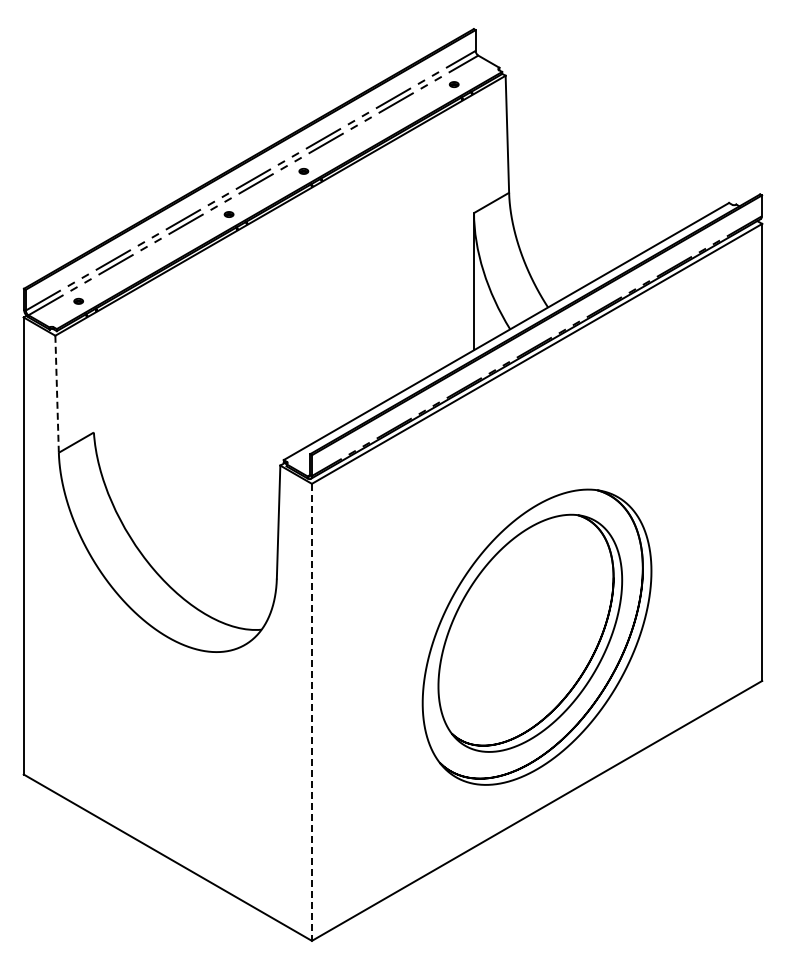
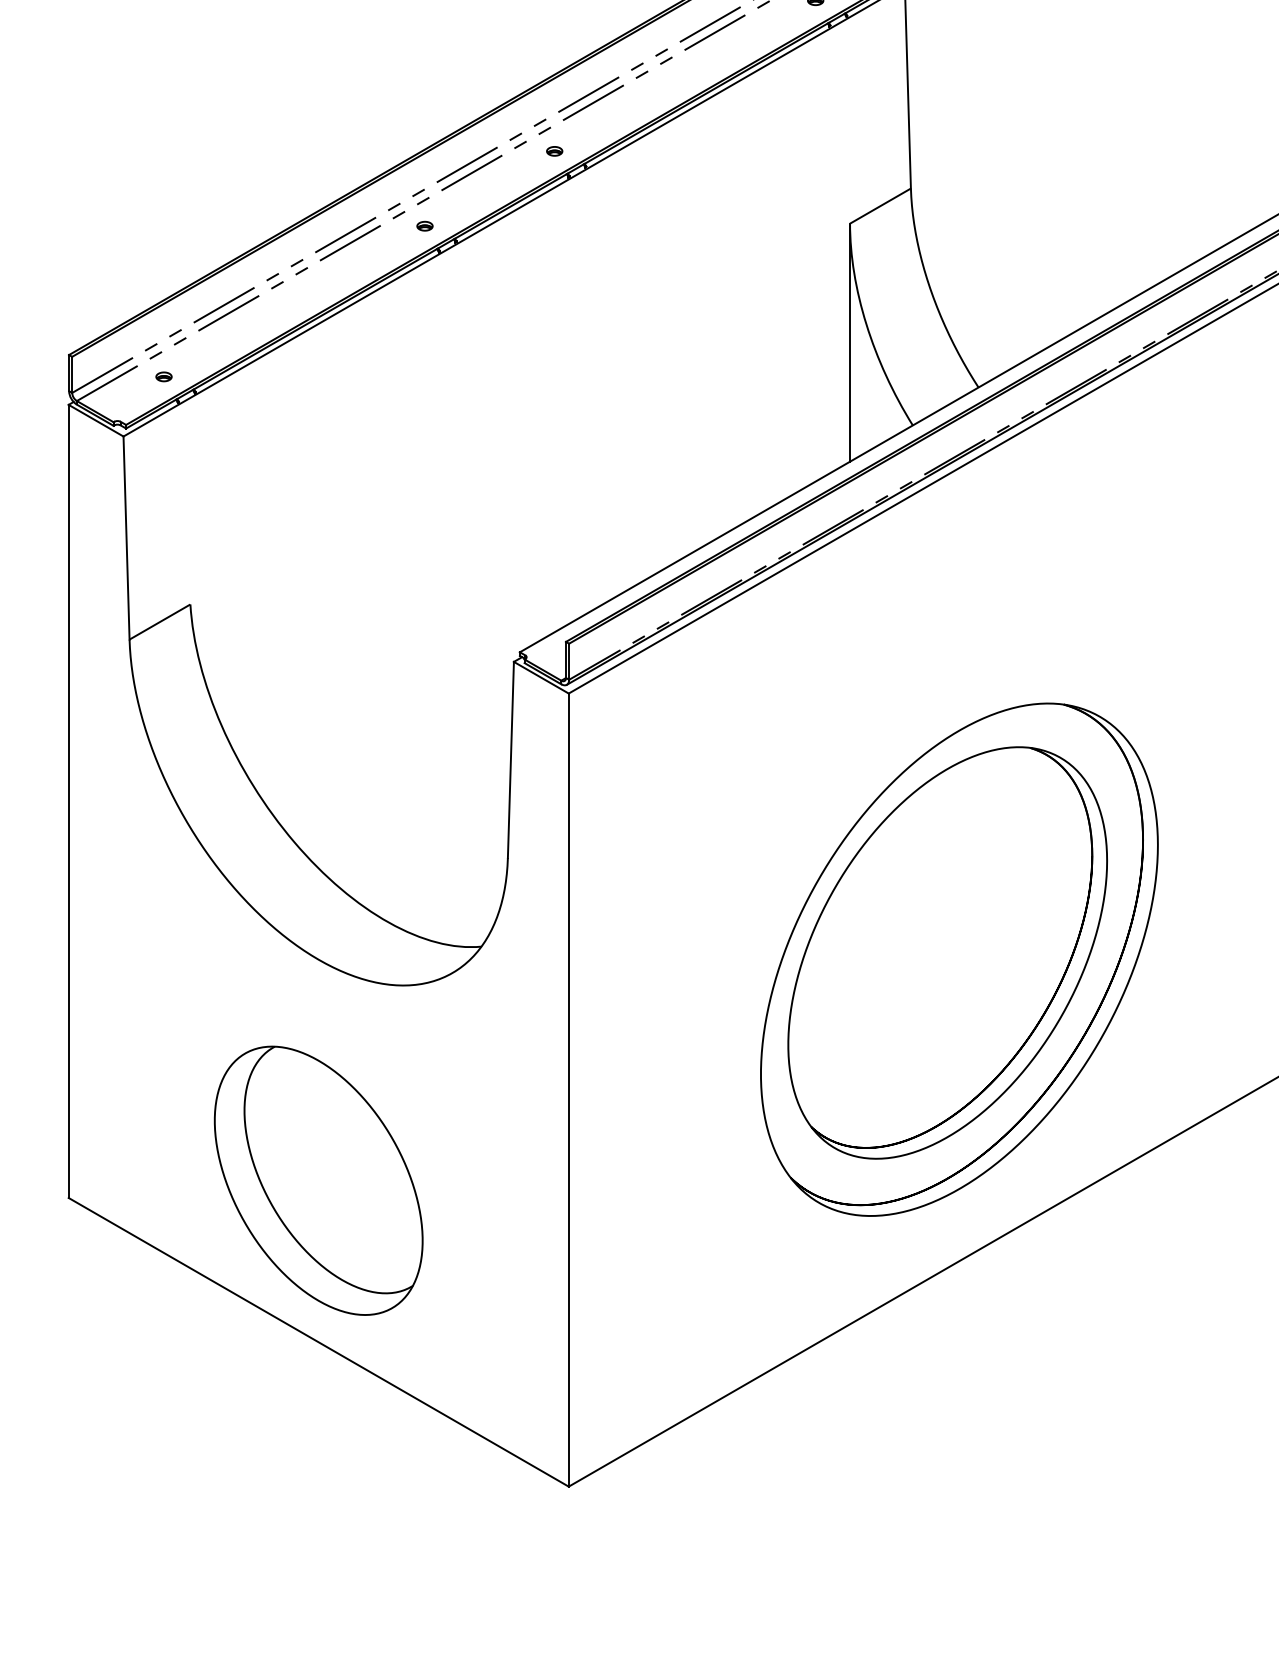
line: (57, 394) -> (127, 538), dashed -> solid
line: (311, 712) -> (567, 1090), dashed -> solid
part: (167, 764) -> (318, 1180), added

